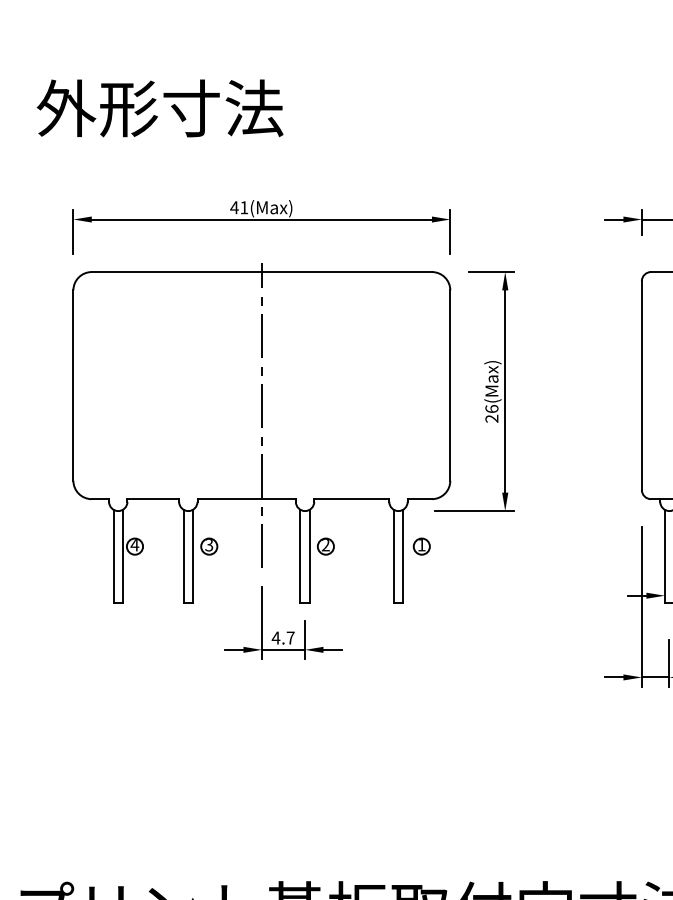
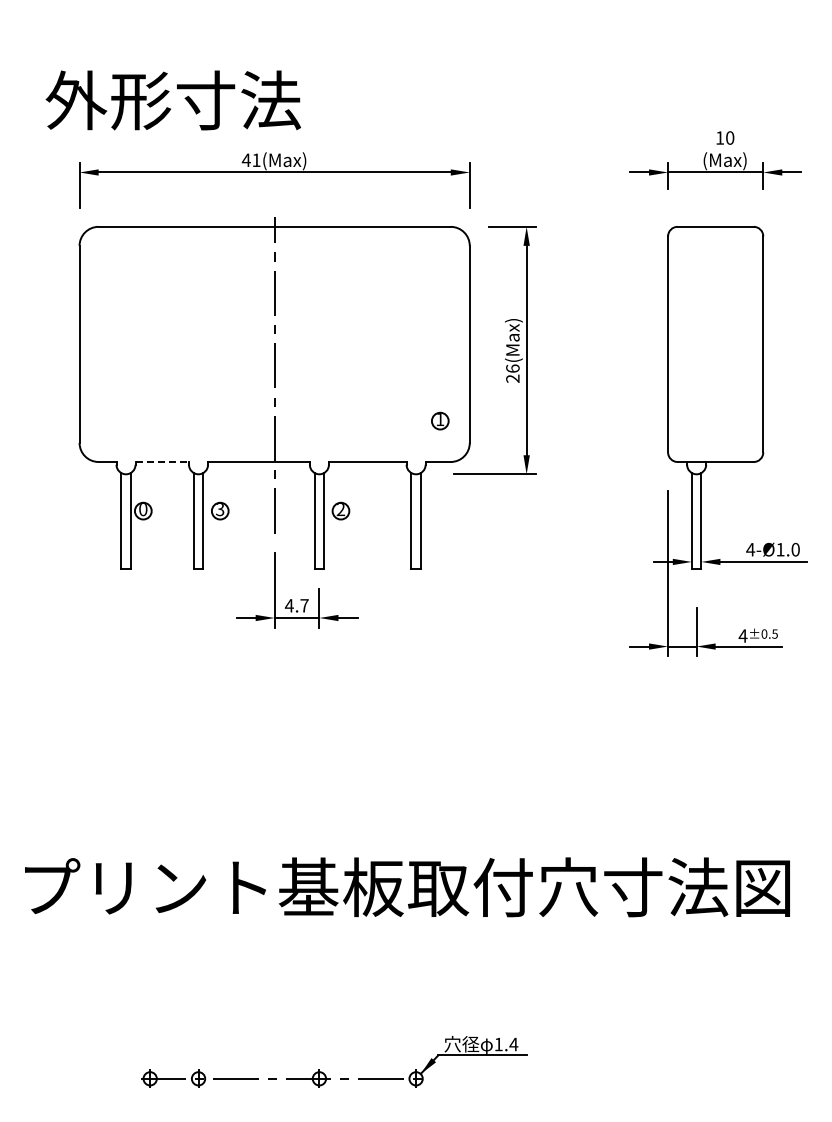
text: (159, 108) -> (172, 100), moved
line: (153, 498) -> (162, 461), solid -> dashed
text: (134, 545) -> (142, 509), 4 -> 0
part: (422, 546) -> (440, 420), moved

